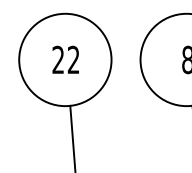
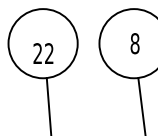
text: (65, 59) -> (43, 53), moved

